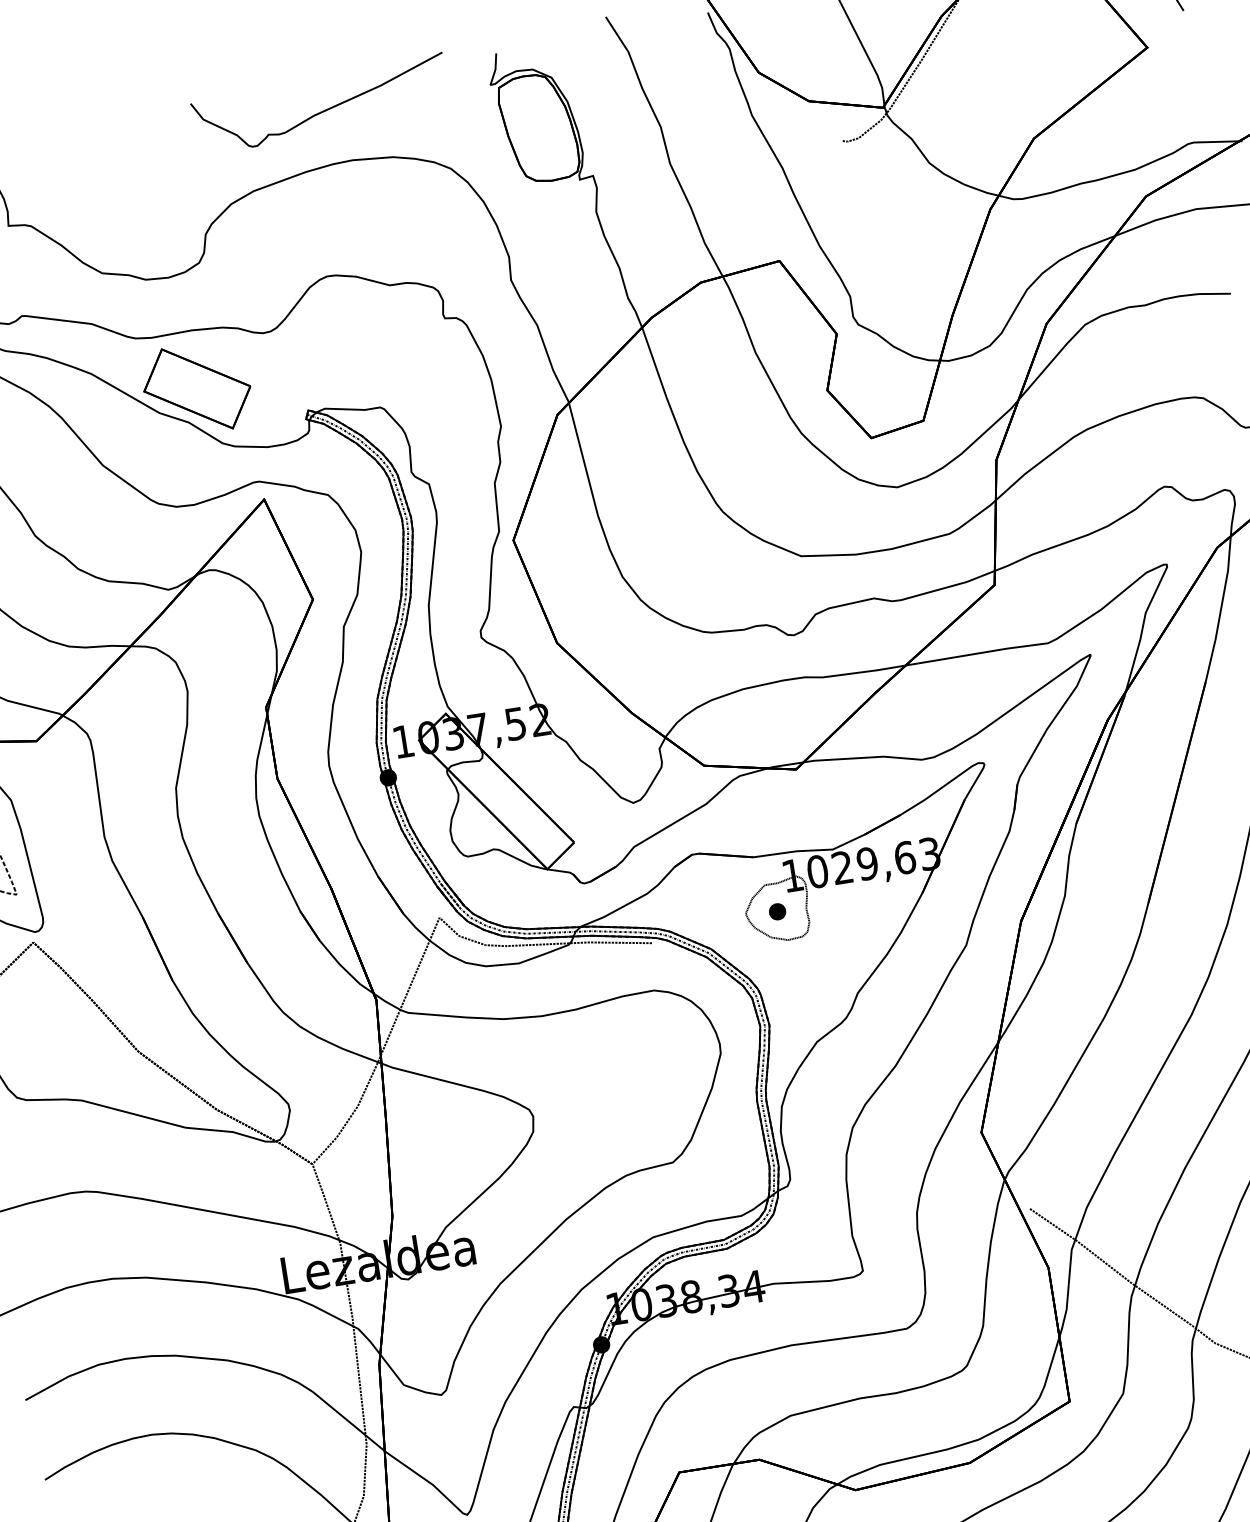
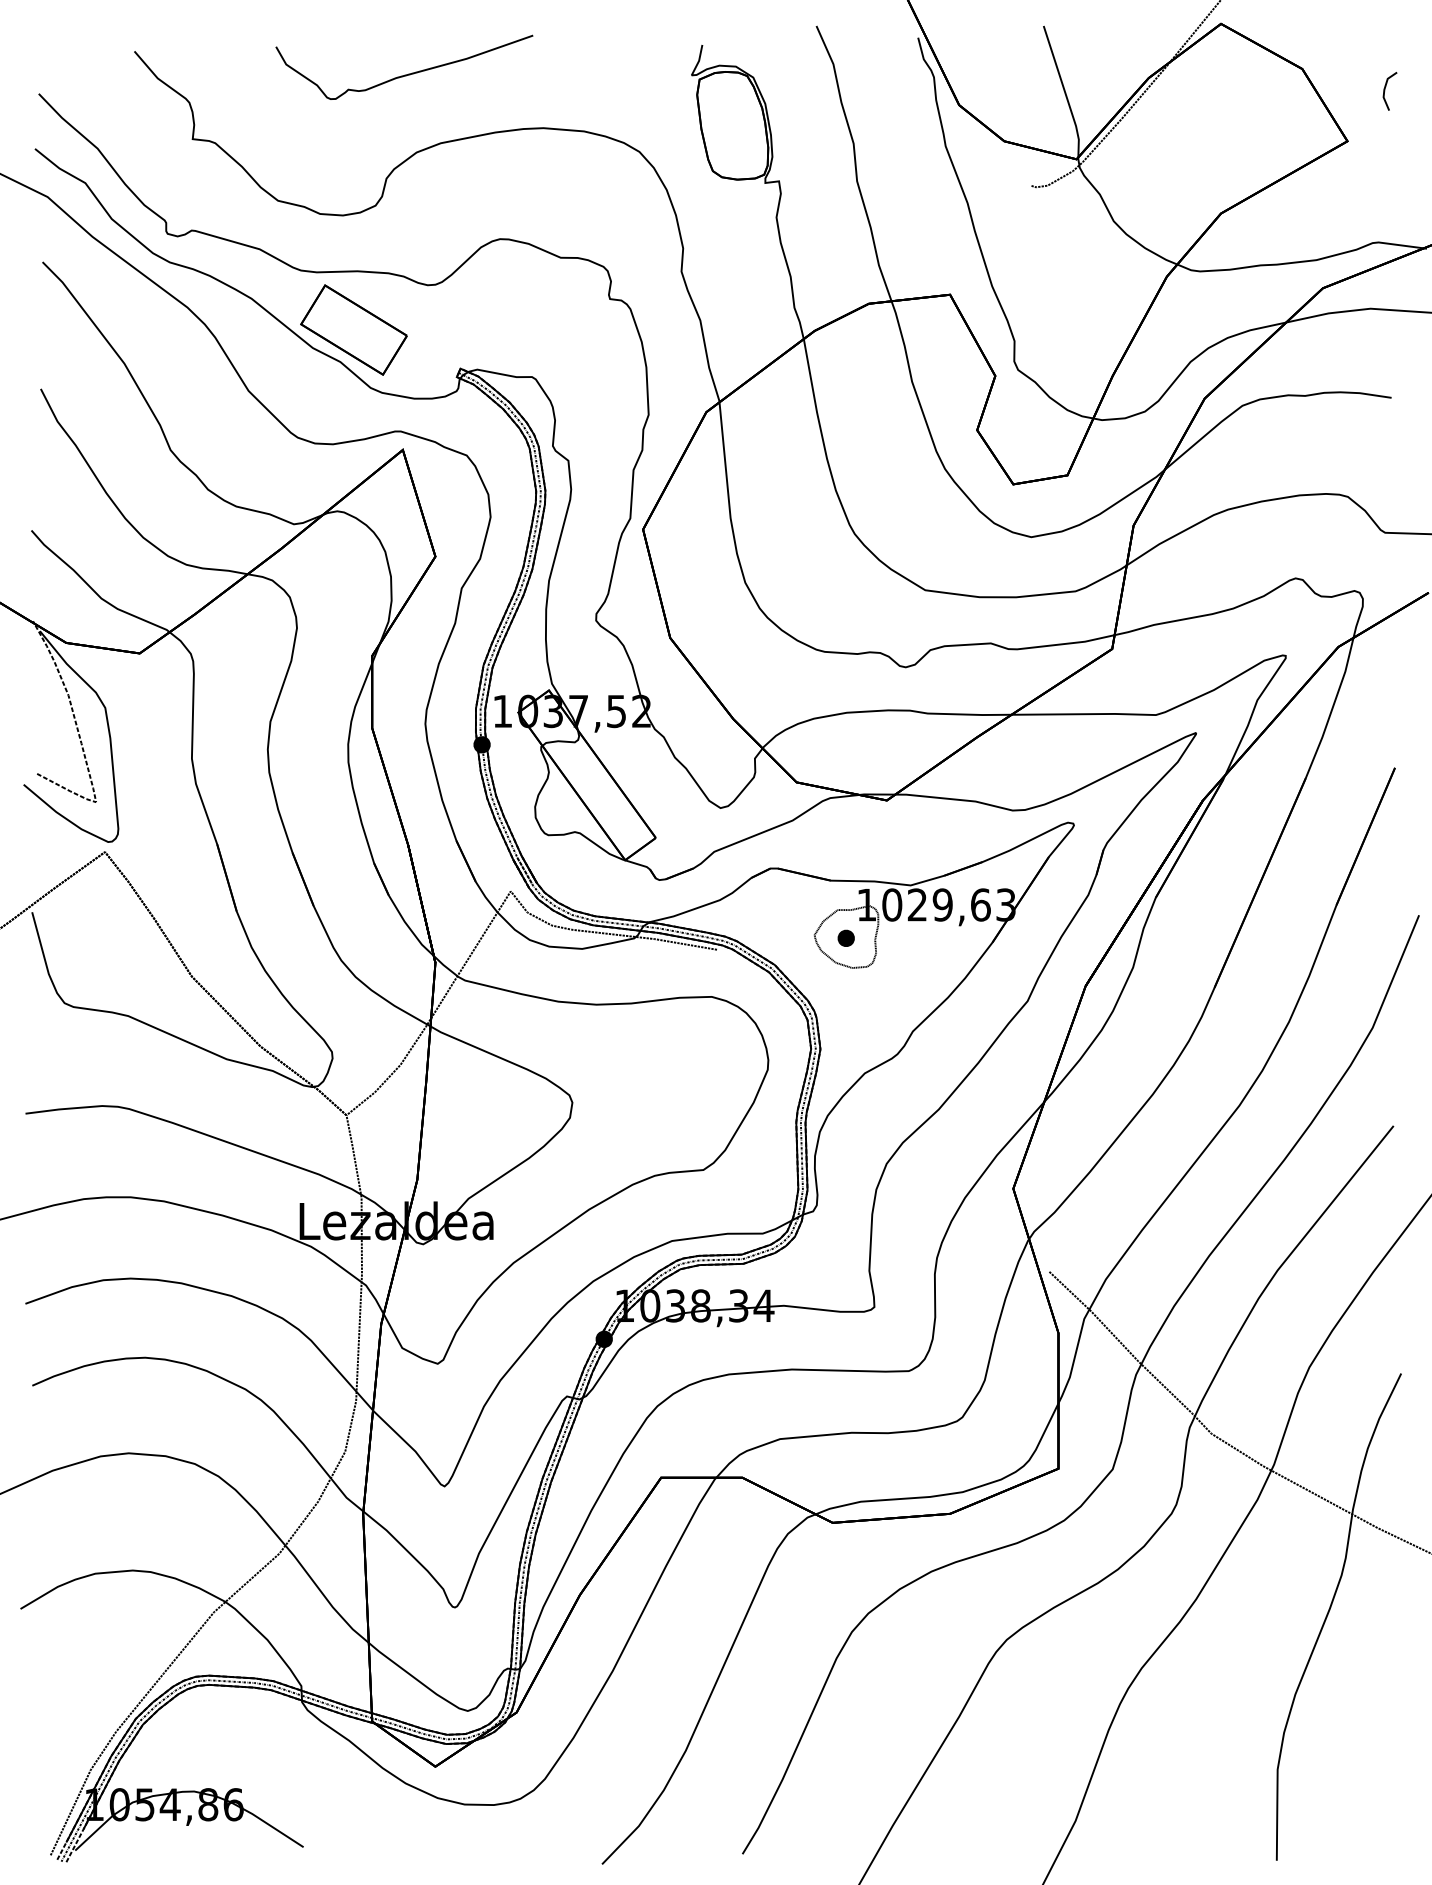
curve: (321, 110) -> (404, 74), moved

